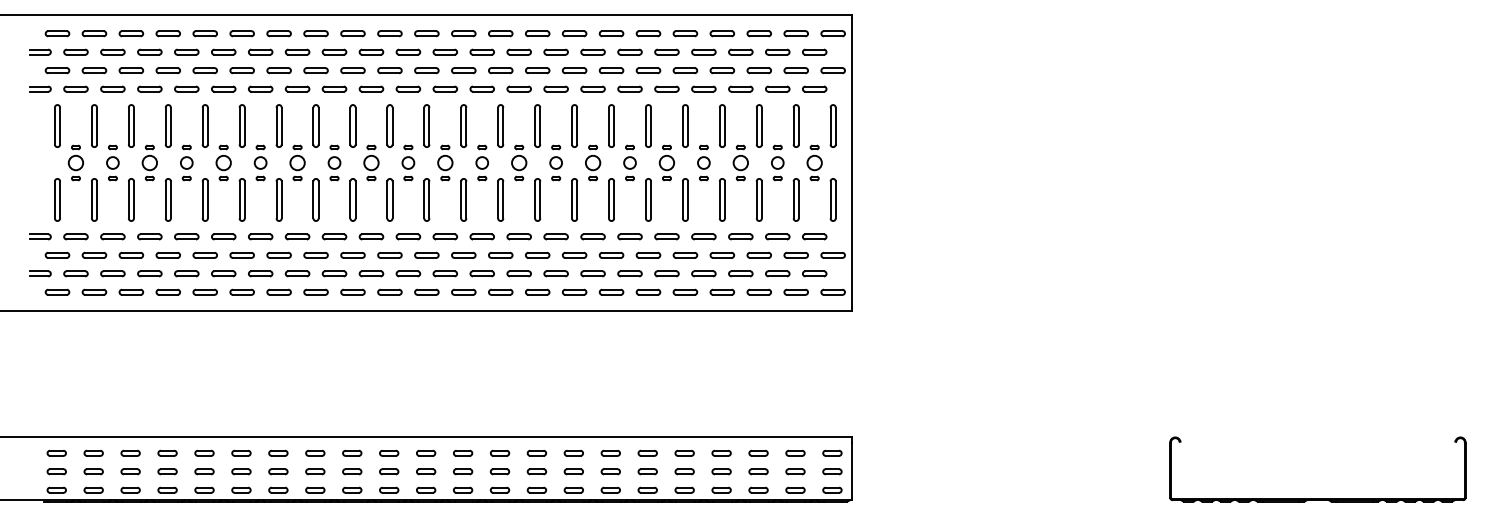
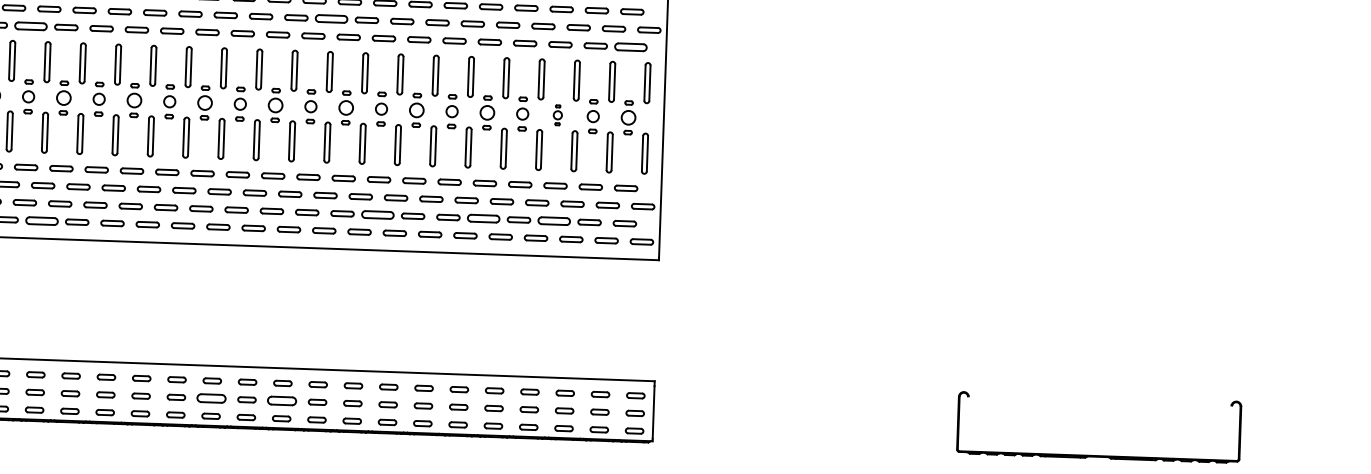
part: (500, 70) -> (331, 18), size x1.4
part: (186, 88) -> (30, 25), size x1.4
part: (814, 88) -> (630, 46), size x1.4
part: (740, 162) -> (557, 114), size x0.6
part: (555, 273) -> (377, 214), size x1.4
part: (666, 273) -> (483, 218), size x1.4
part: (740, 273) -> (553, 220), size x1.4
part: (204, 291) -> (41, 220), size x1.4
part: (389, 471) -> (211, 398), size x1.6
part: (463, 471) -> (282, 400), size x1.6

